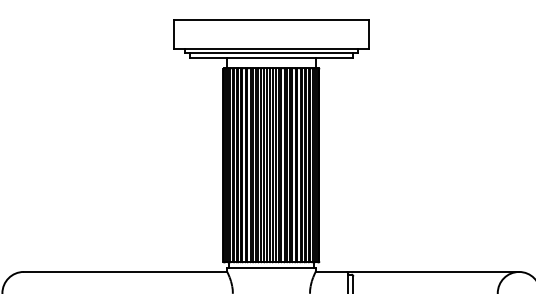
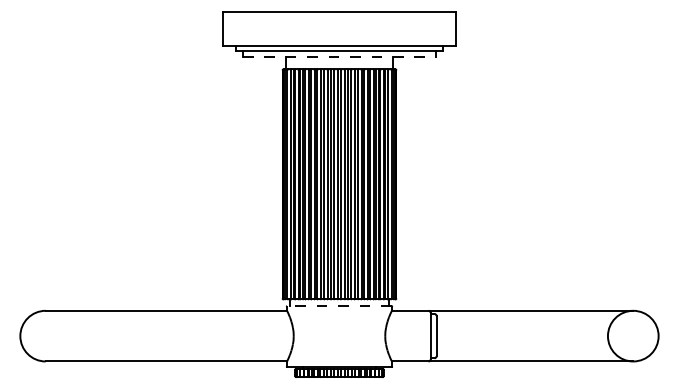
line: (271, 57) -> (339, 56), solid -> dashed
line: (271, 268) -> (339, 306), solid -> dashed

